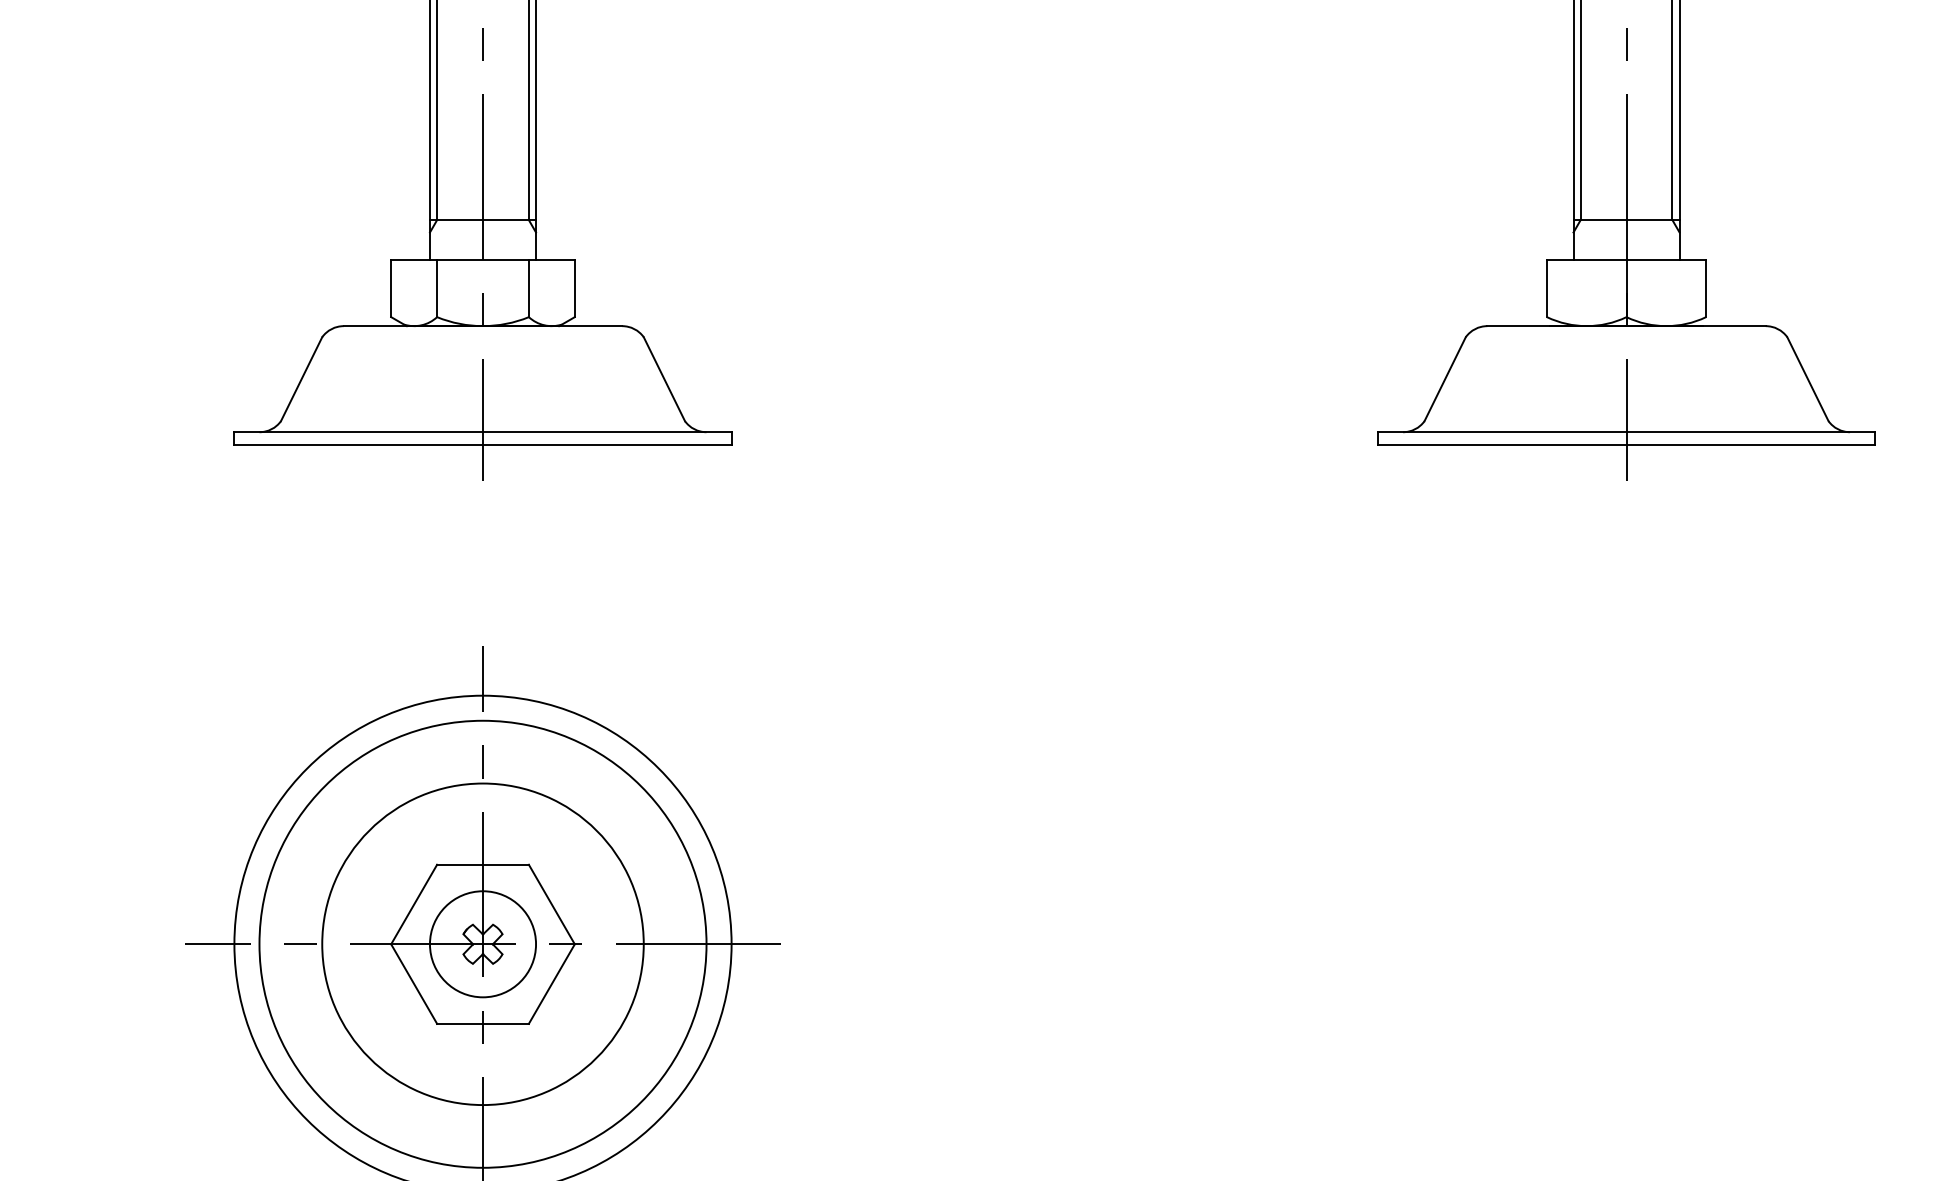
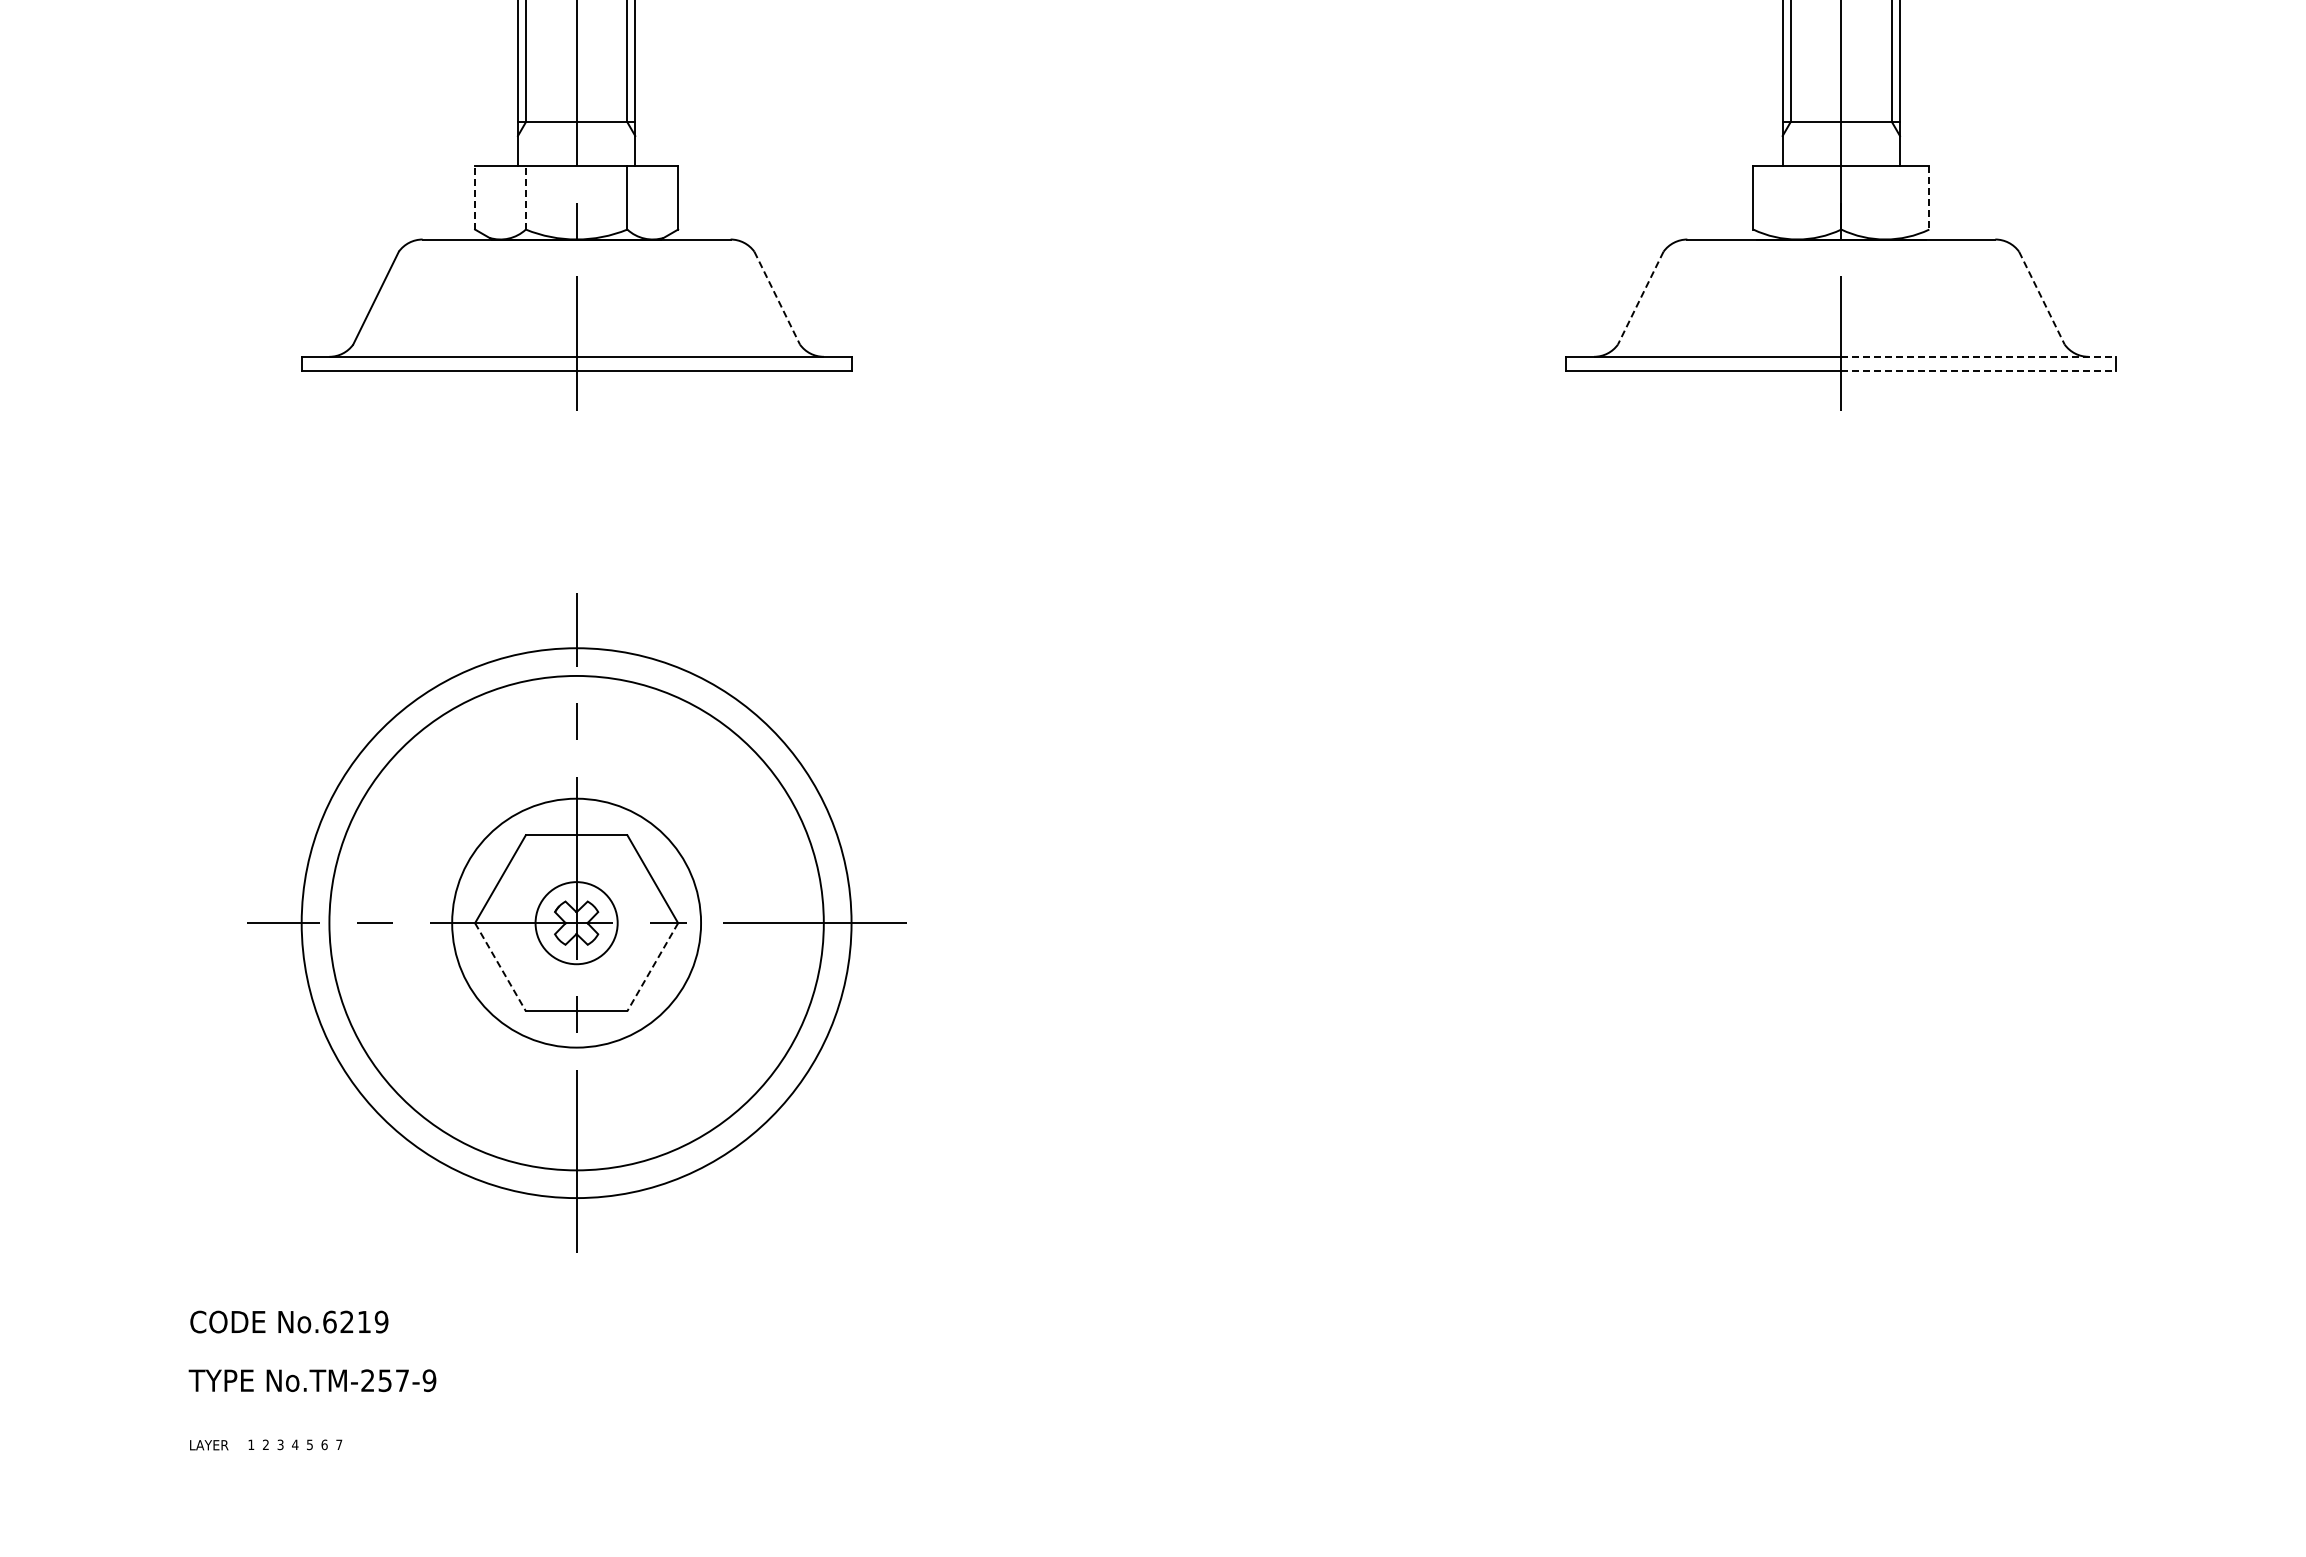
line: (391, 288) -> (475, 197), solid -> dashed
line: (436, 288) -> (525, 197), solid -> dashed
line: (1706, 288) -> (1929, 197), solid -> dashed
line: (664, 379) -> (777, 298), solid -> dashed
line: (1444, 379) -> (1640, 298), solid -> dashed
line: (1807, 379) -> (2041, 298), solid -> dashed
line: (1751, 431) -> (1979, 356), solid -> dashed
line: (1751, 445) -> (1979, 371), solid -> dashed
circle: (482, 943) -> (576, 922), size x0.7
circle: (482, 943) -> (576, 922), size x0.7
line: (414, 984) -> (500, 967), solid -> dashed
line: (551, 984) -> (652, 967), solid -> dashed

